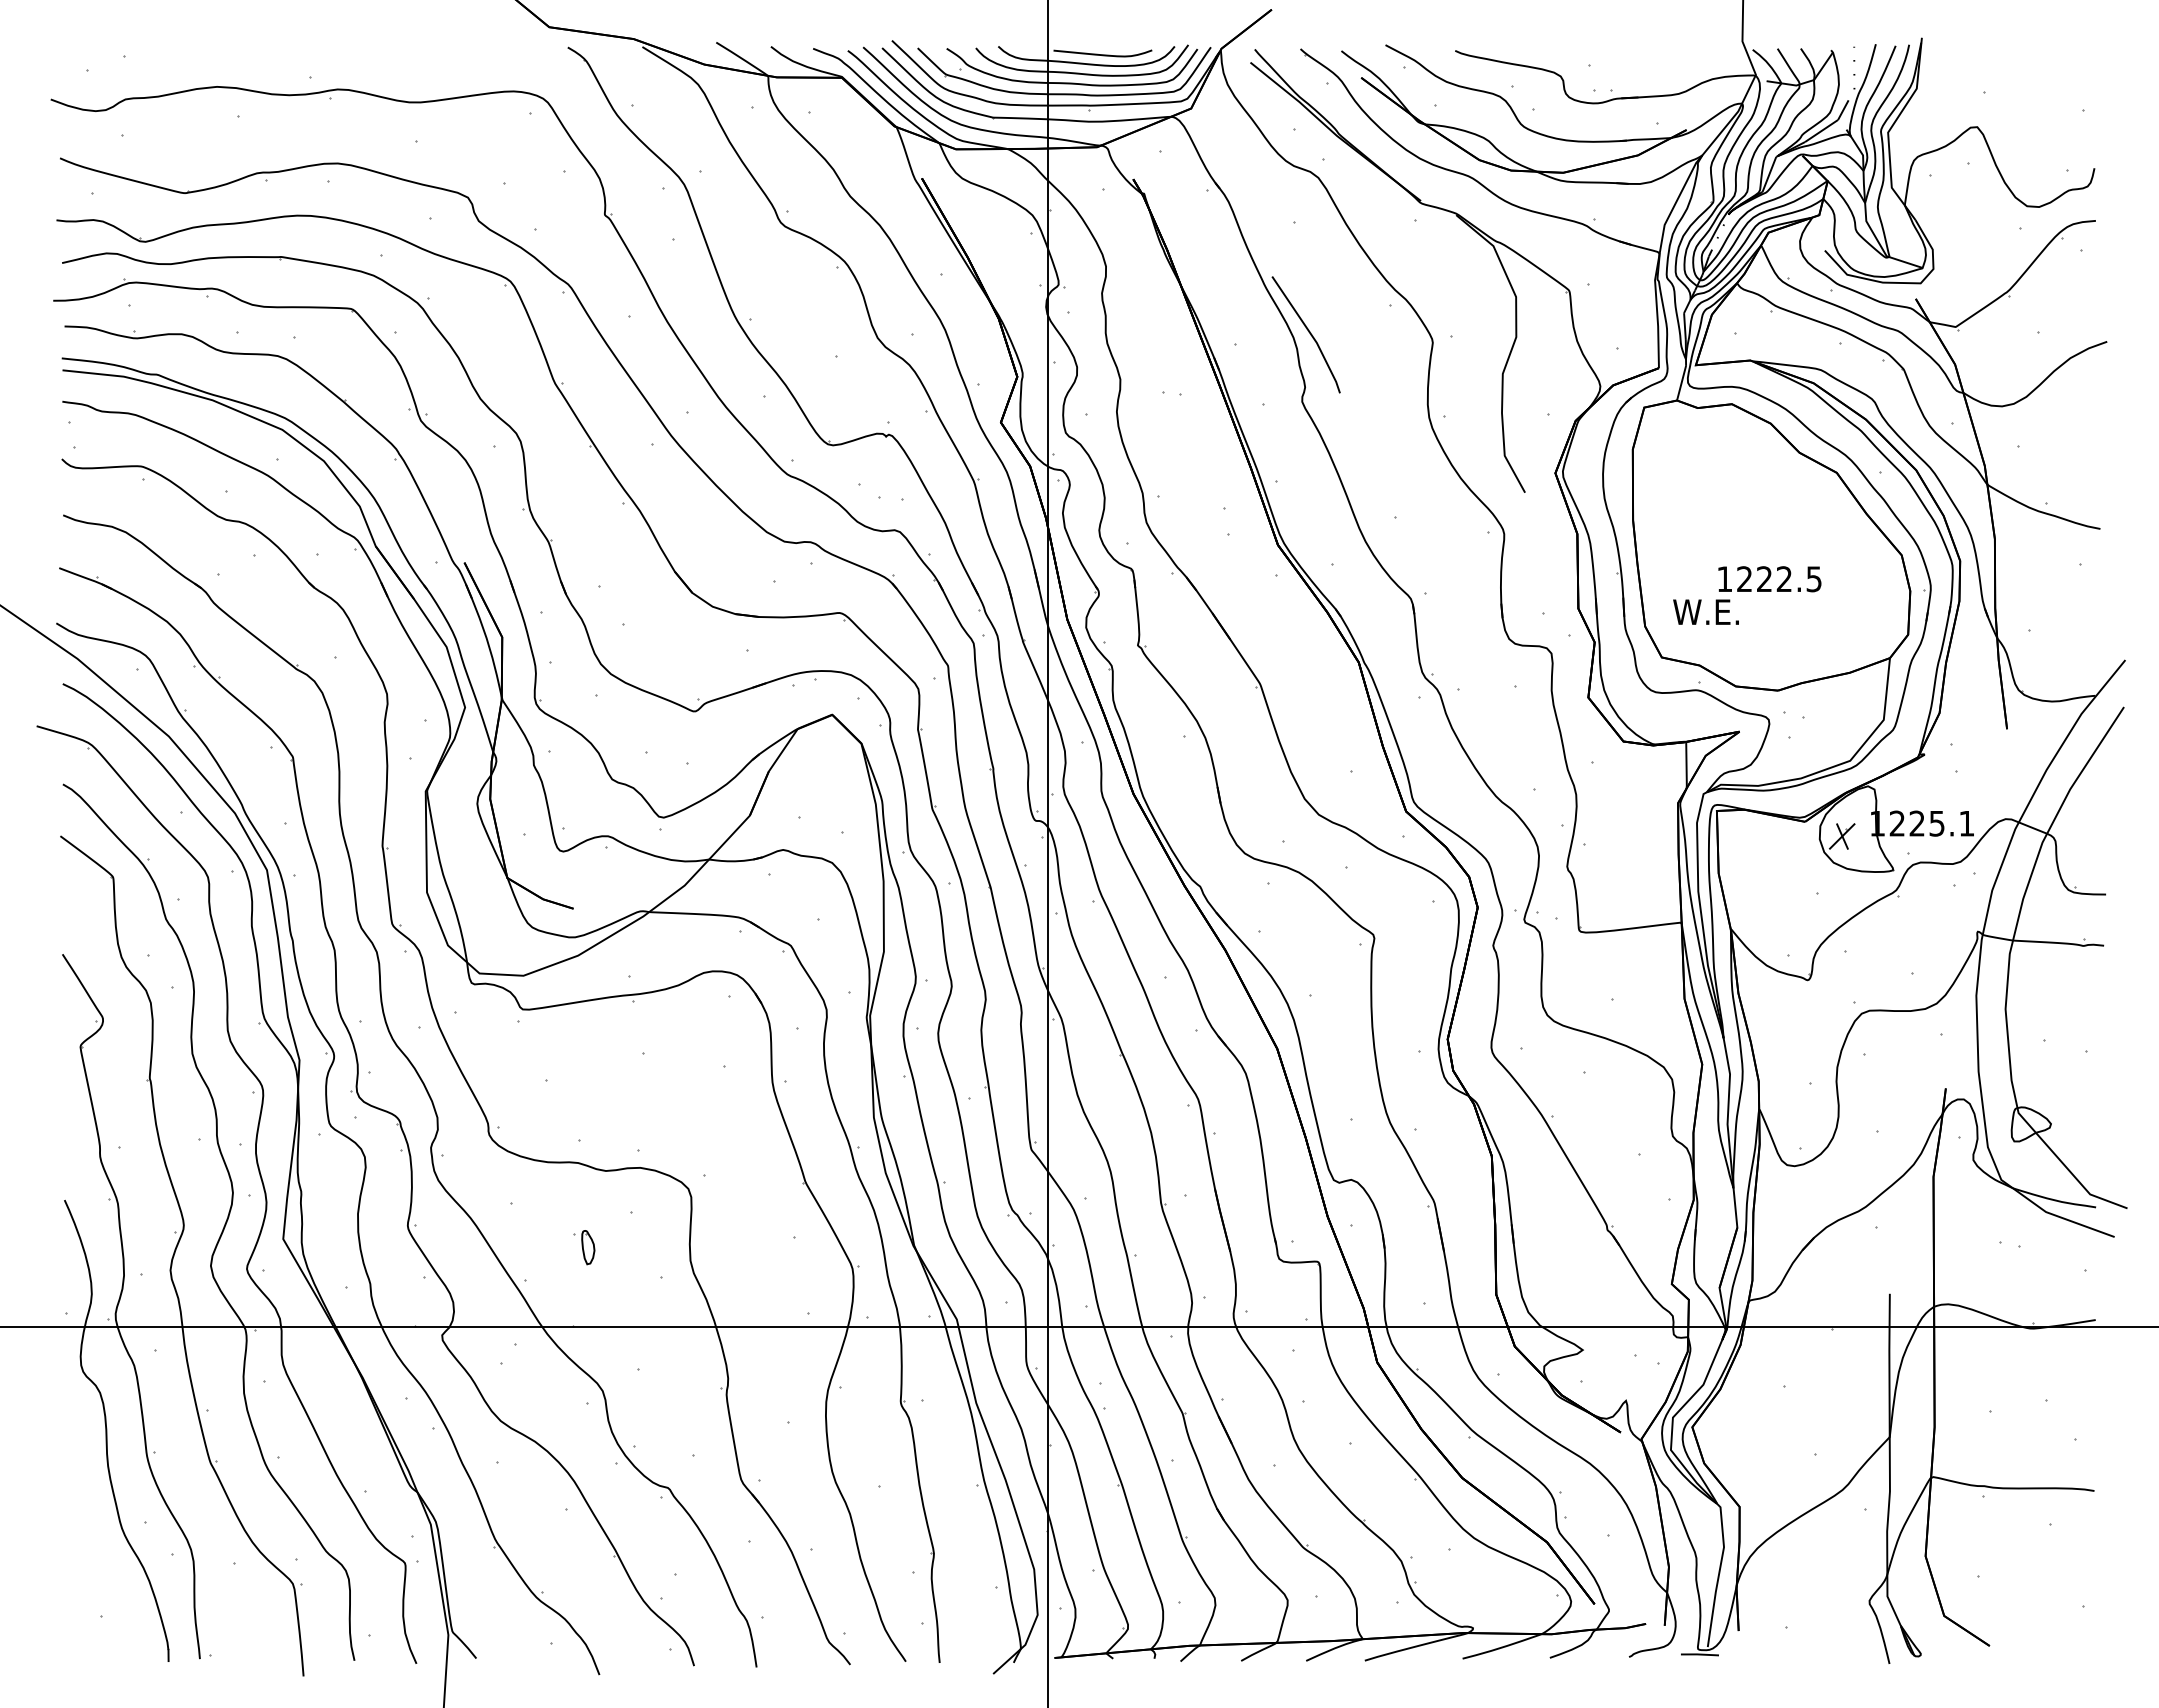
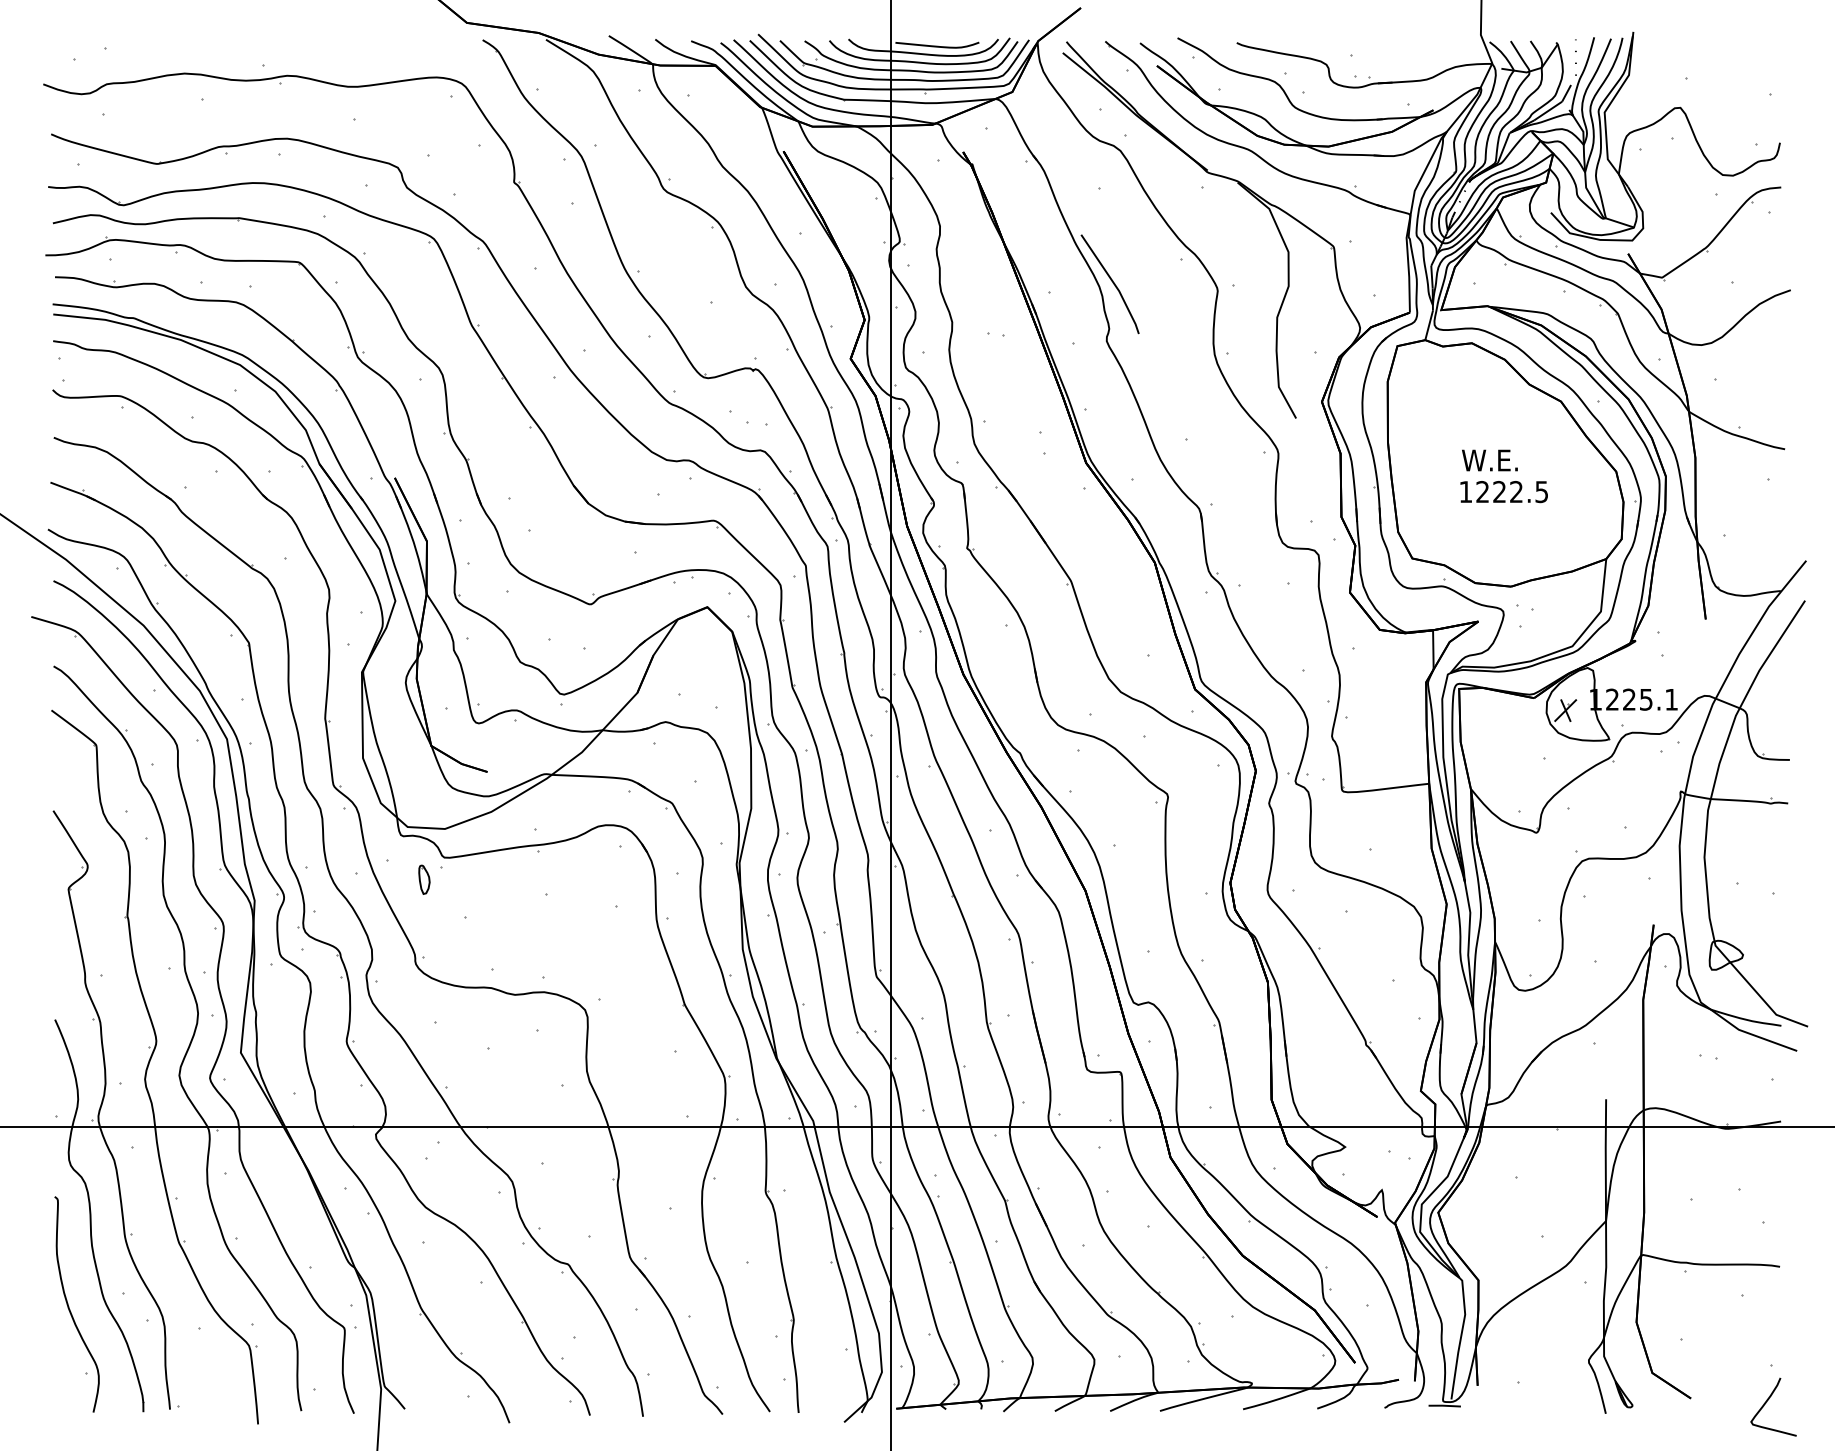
text: (1705, 611) -> (1489, 459), moved
part: (588, 1247) -> (424, 879), moved
curve: (81, 1538) -> (69, 1307), added
curve: (2078, 1651) -> (1766, 1403), added

